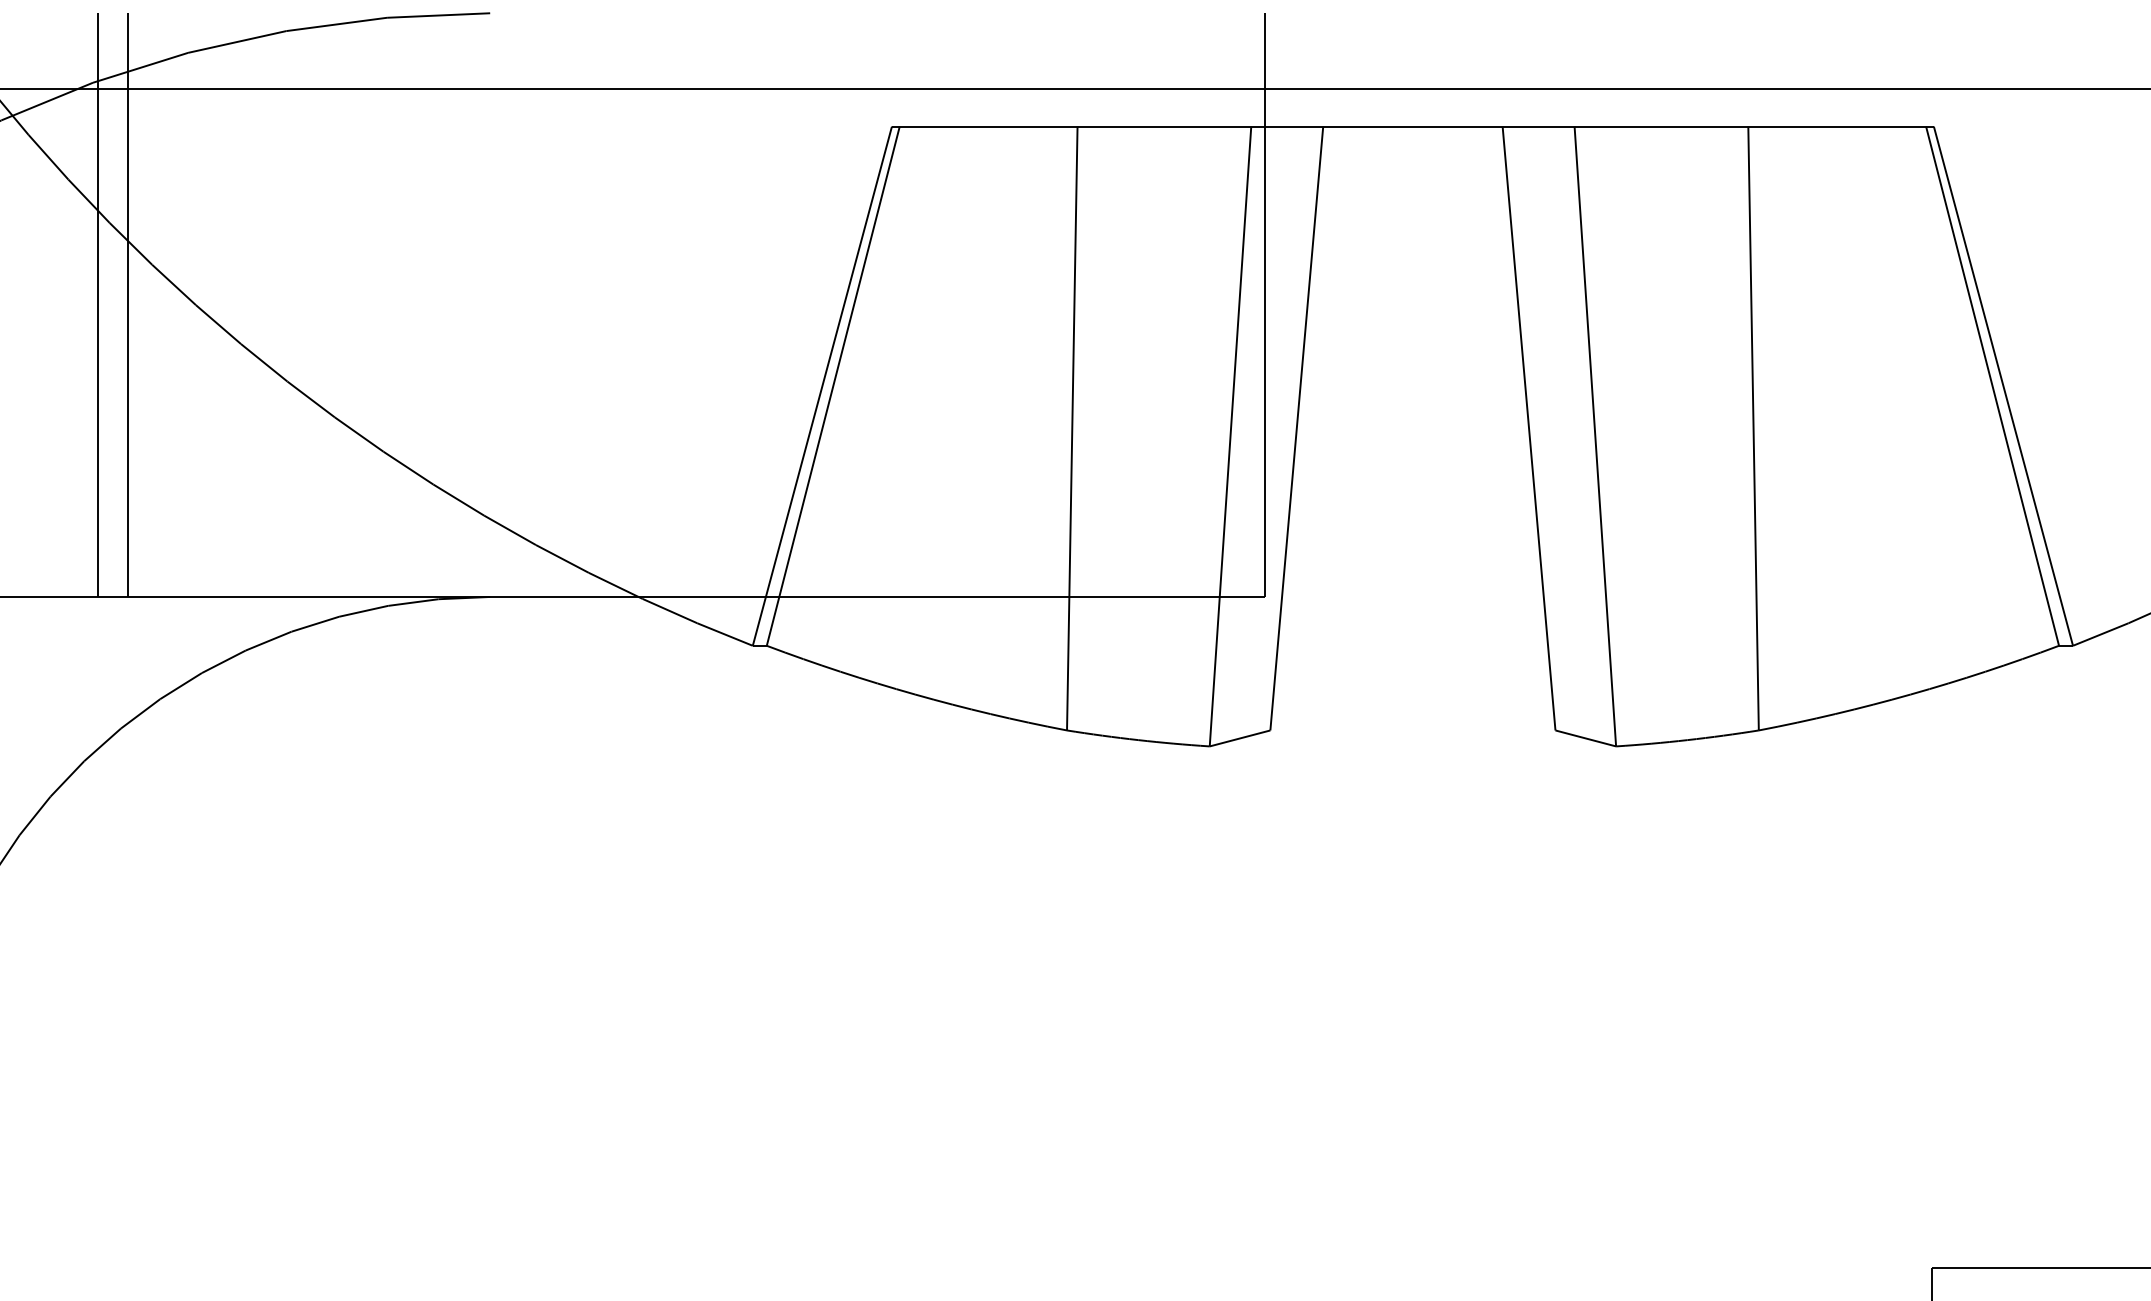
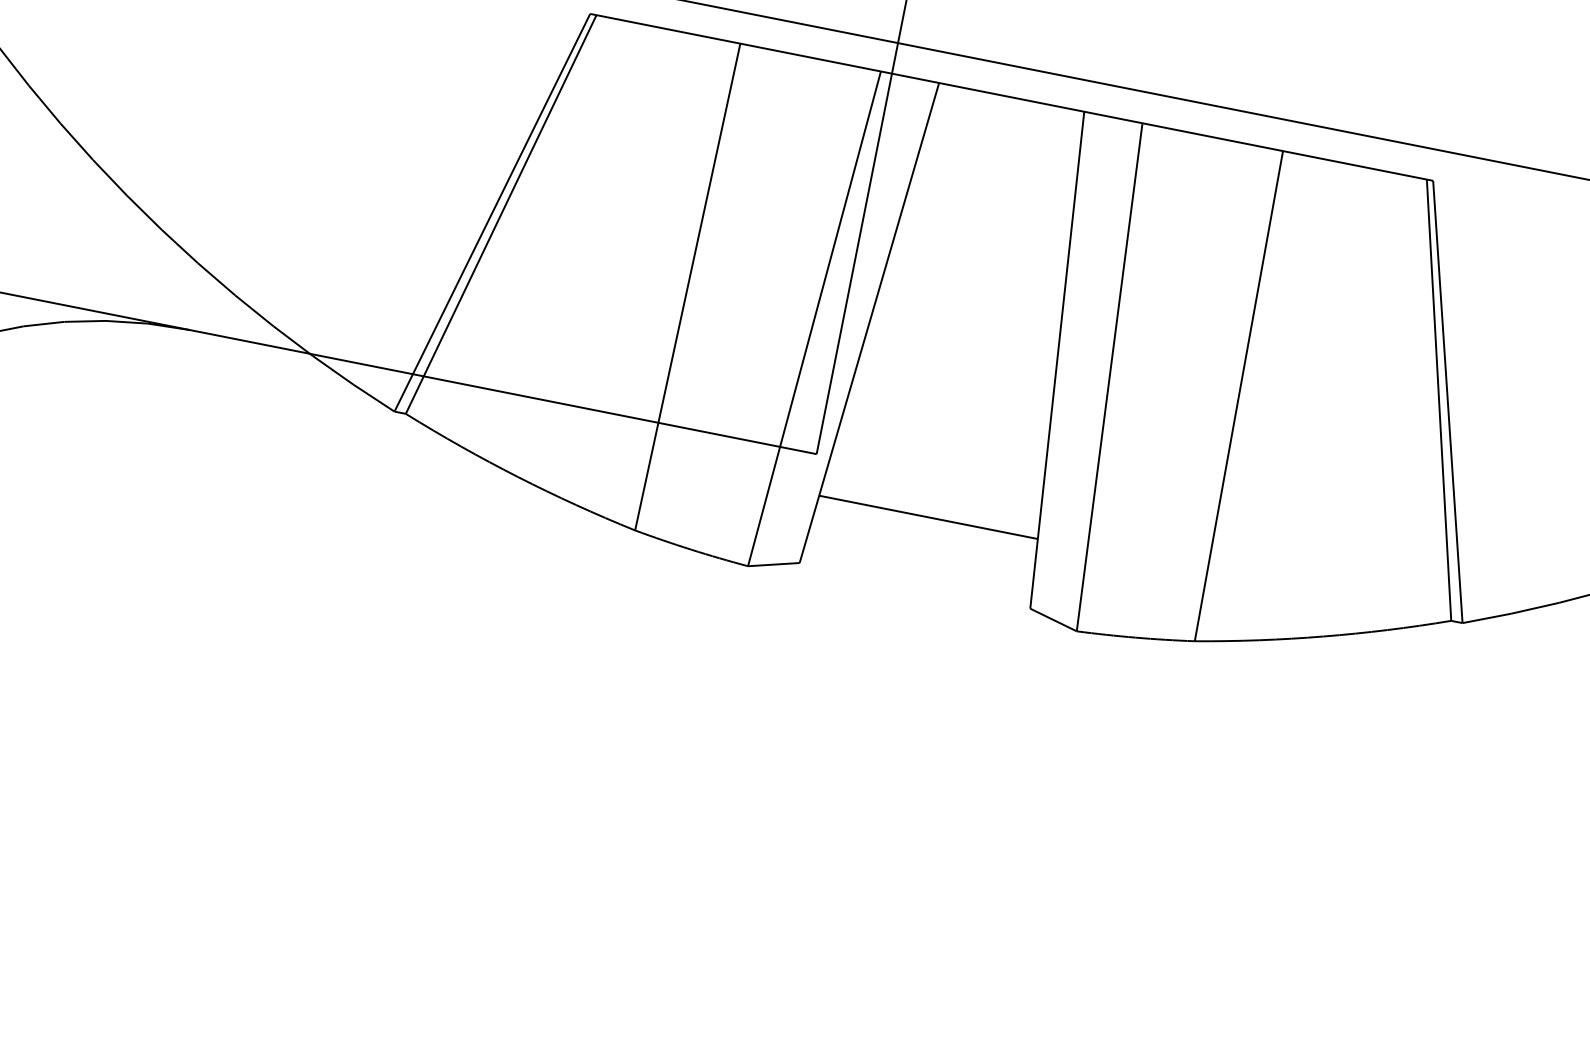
line: (1412, 645) -> (928, 517), added

